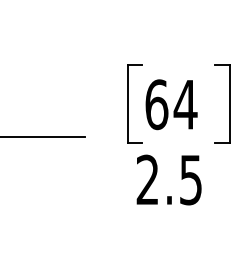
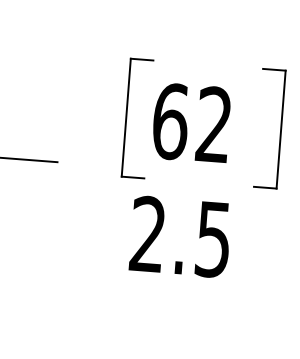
text: (185, 104) -> (213, 124), 64 -> 62

